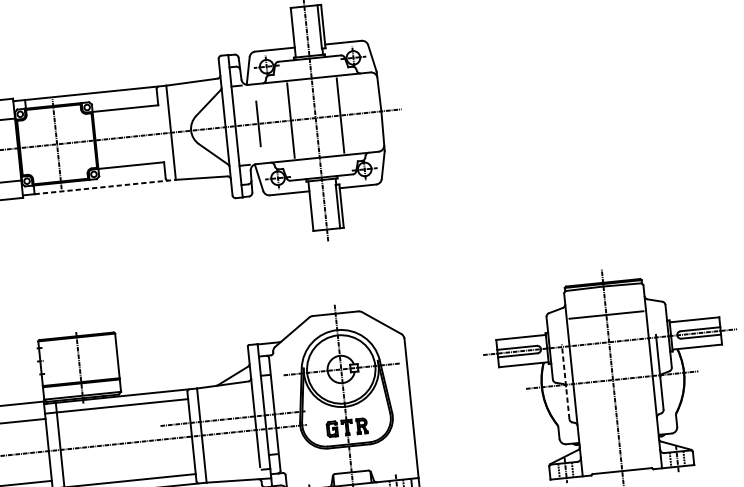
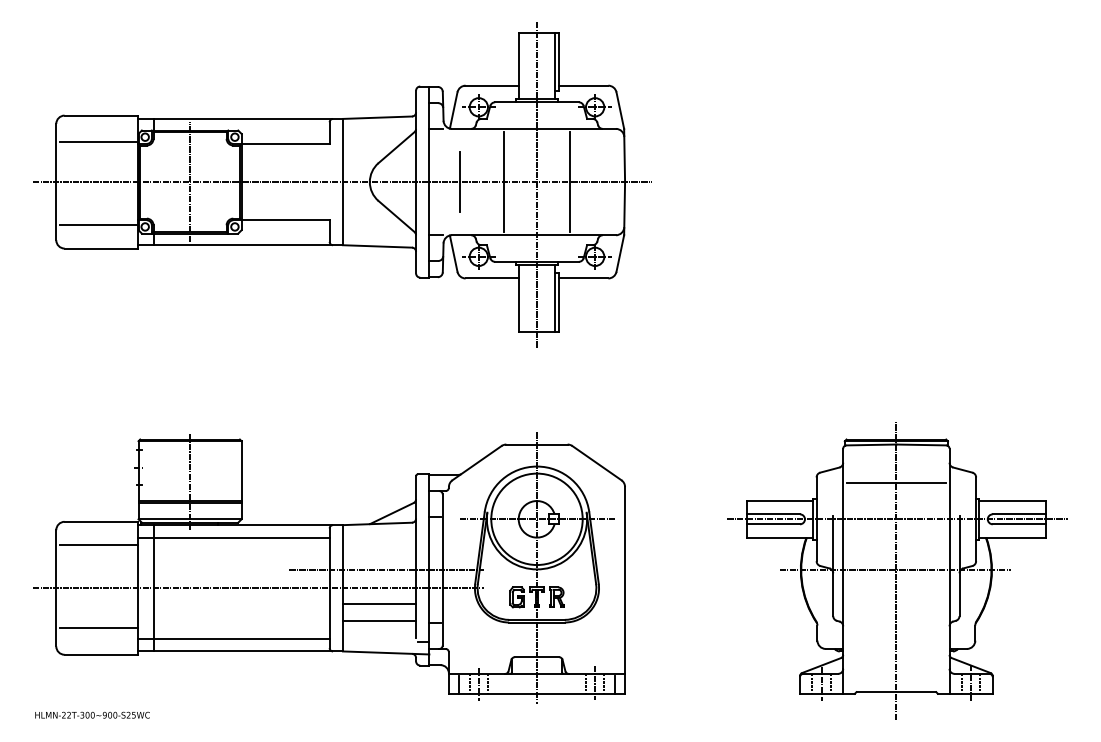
line: (105, 187) -> (248, 245), dashed -> solid
line: (565, 381) -> (833, 565), dashed -> solid
line: (230, 444) -> (379, 603), added
line: (231, 456) -> (379, 620), added

